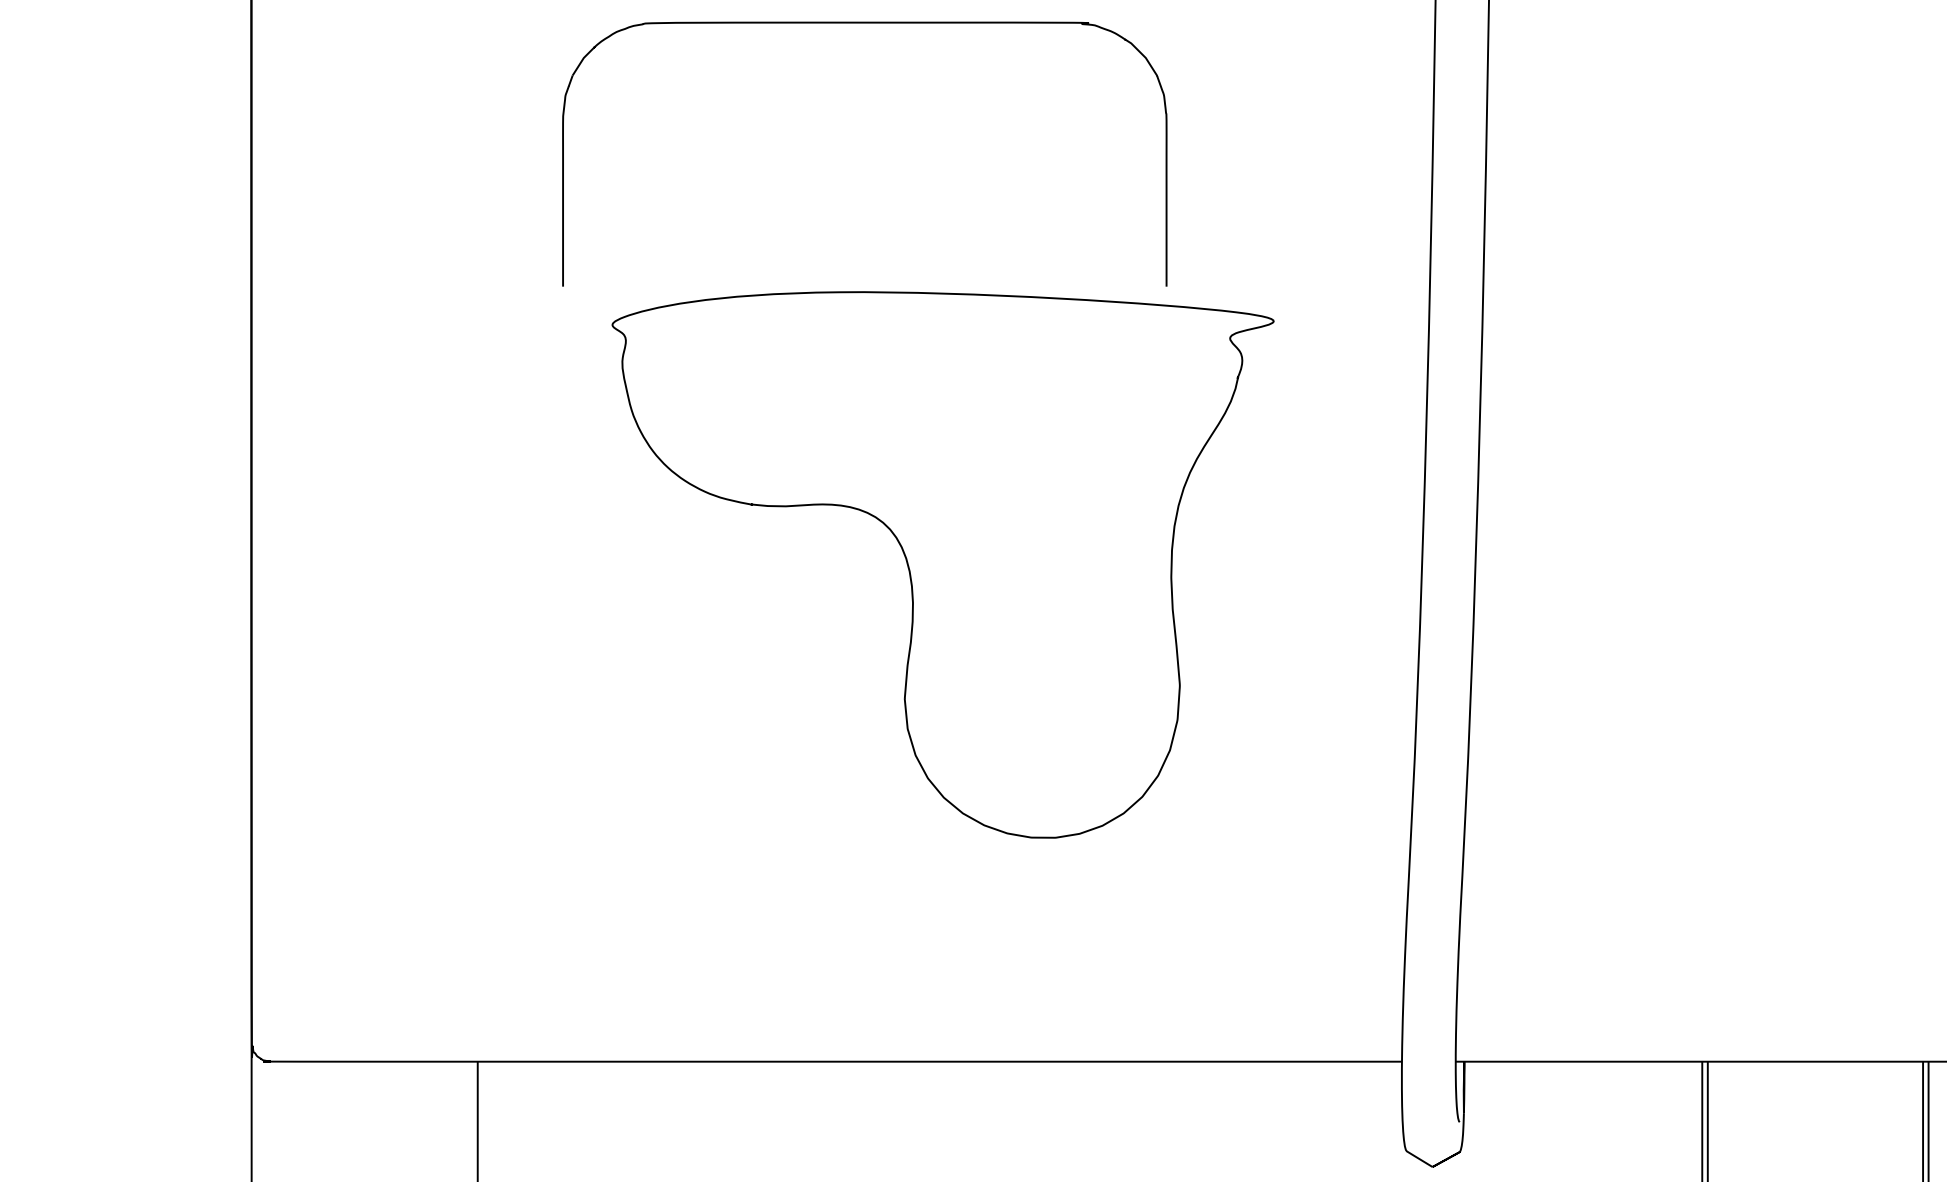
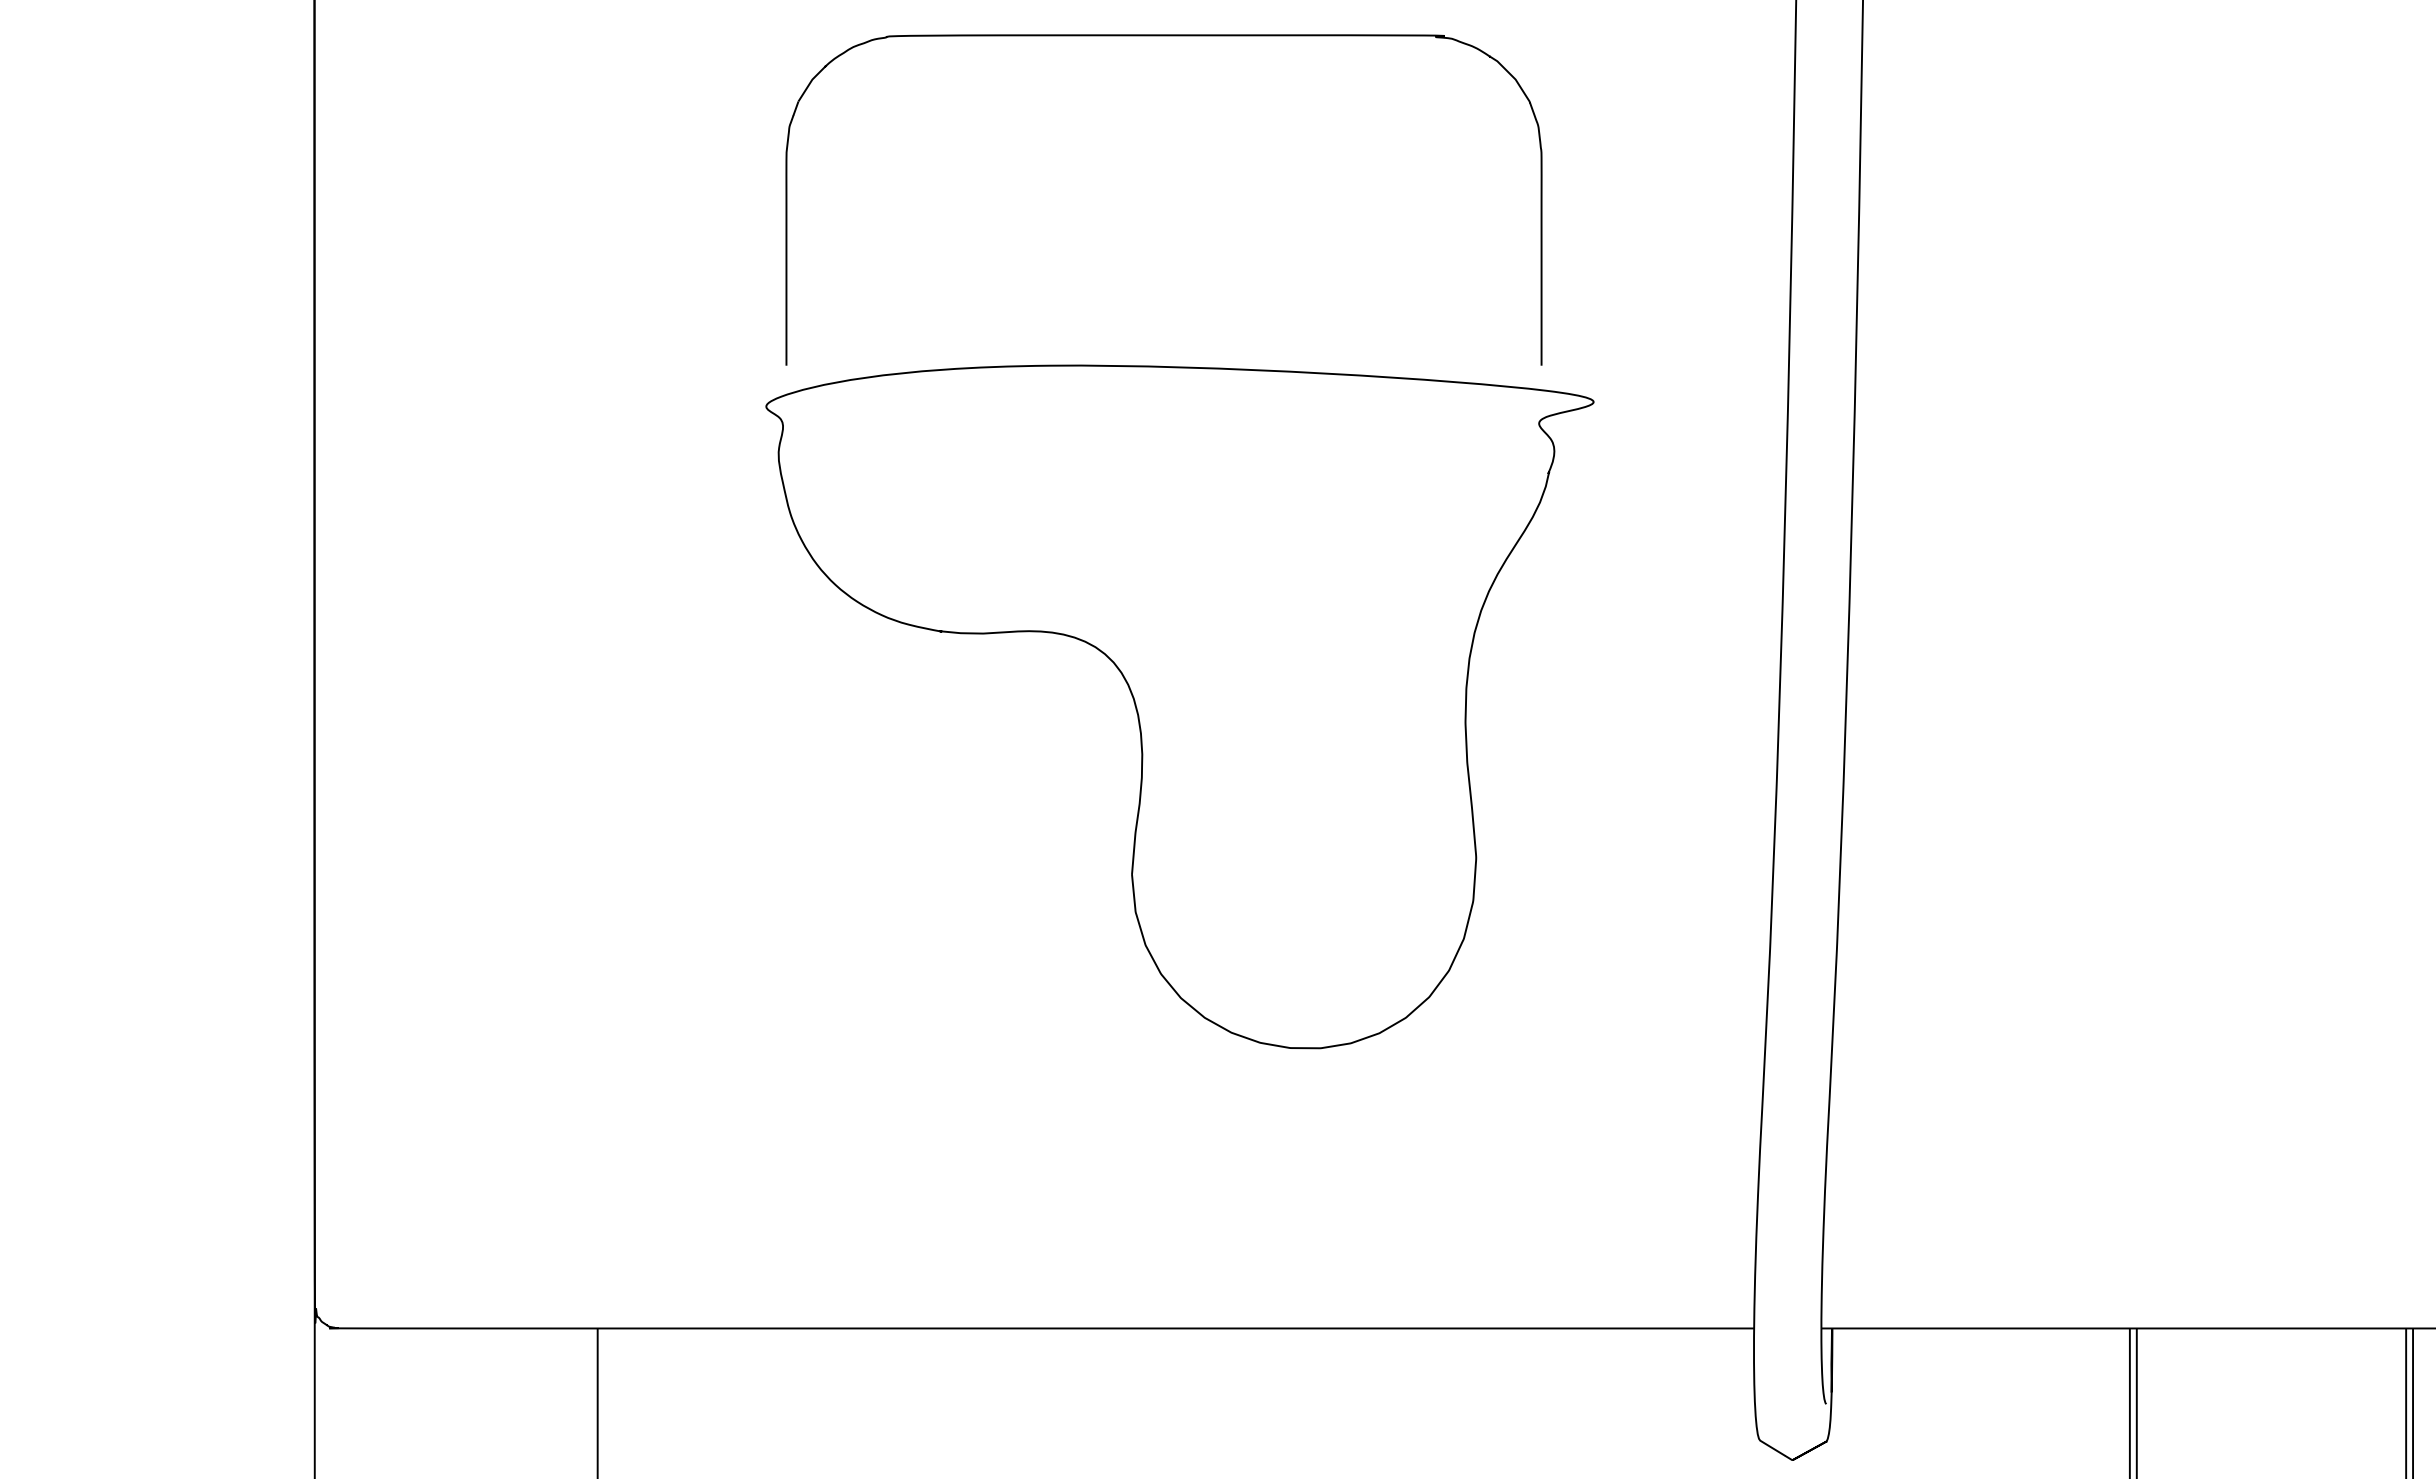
part: (864, 23) -> (1163, 36), moved

